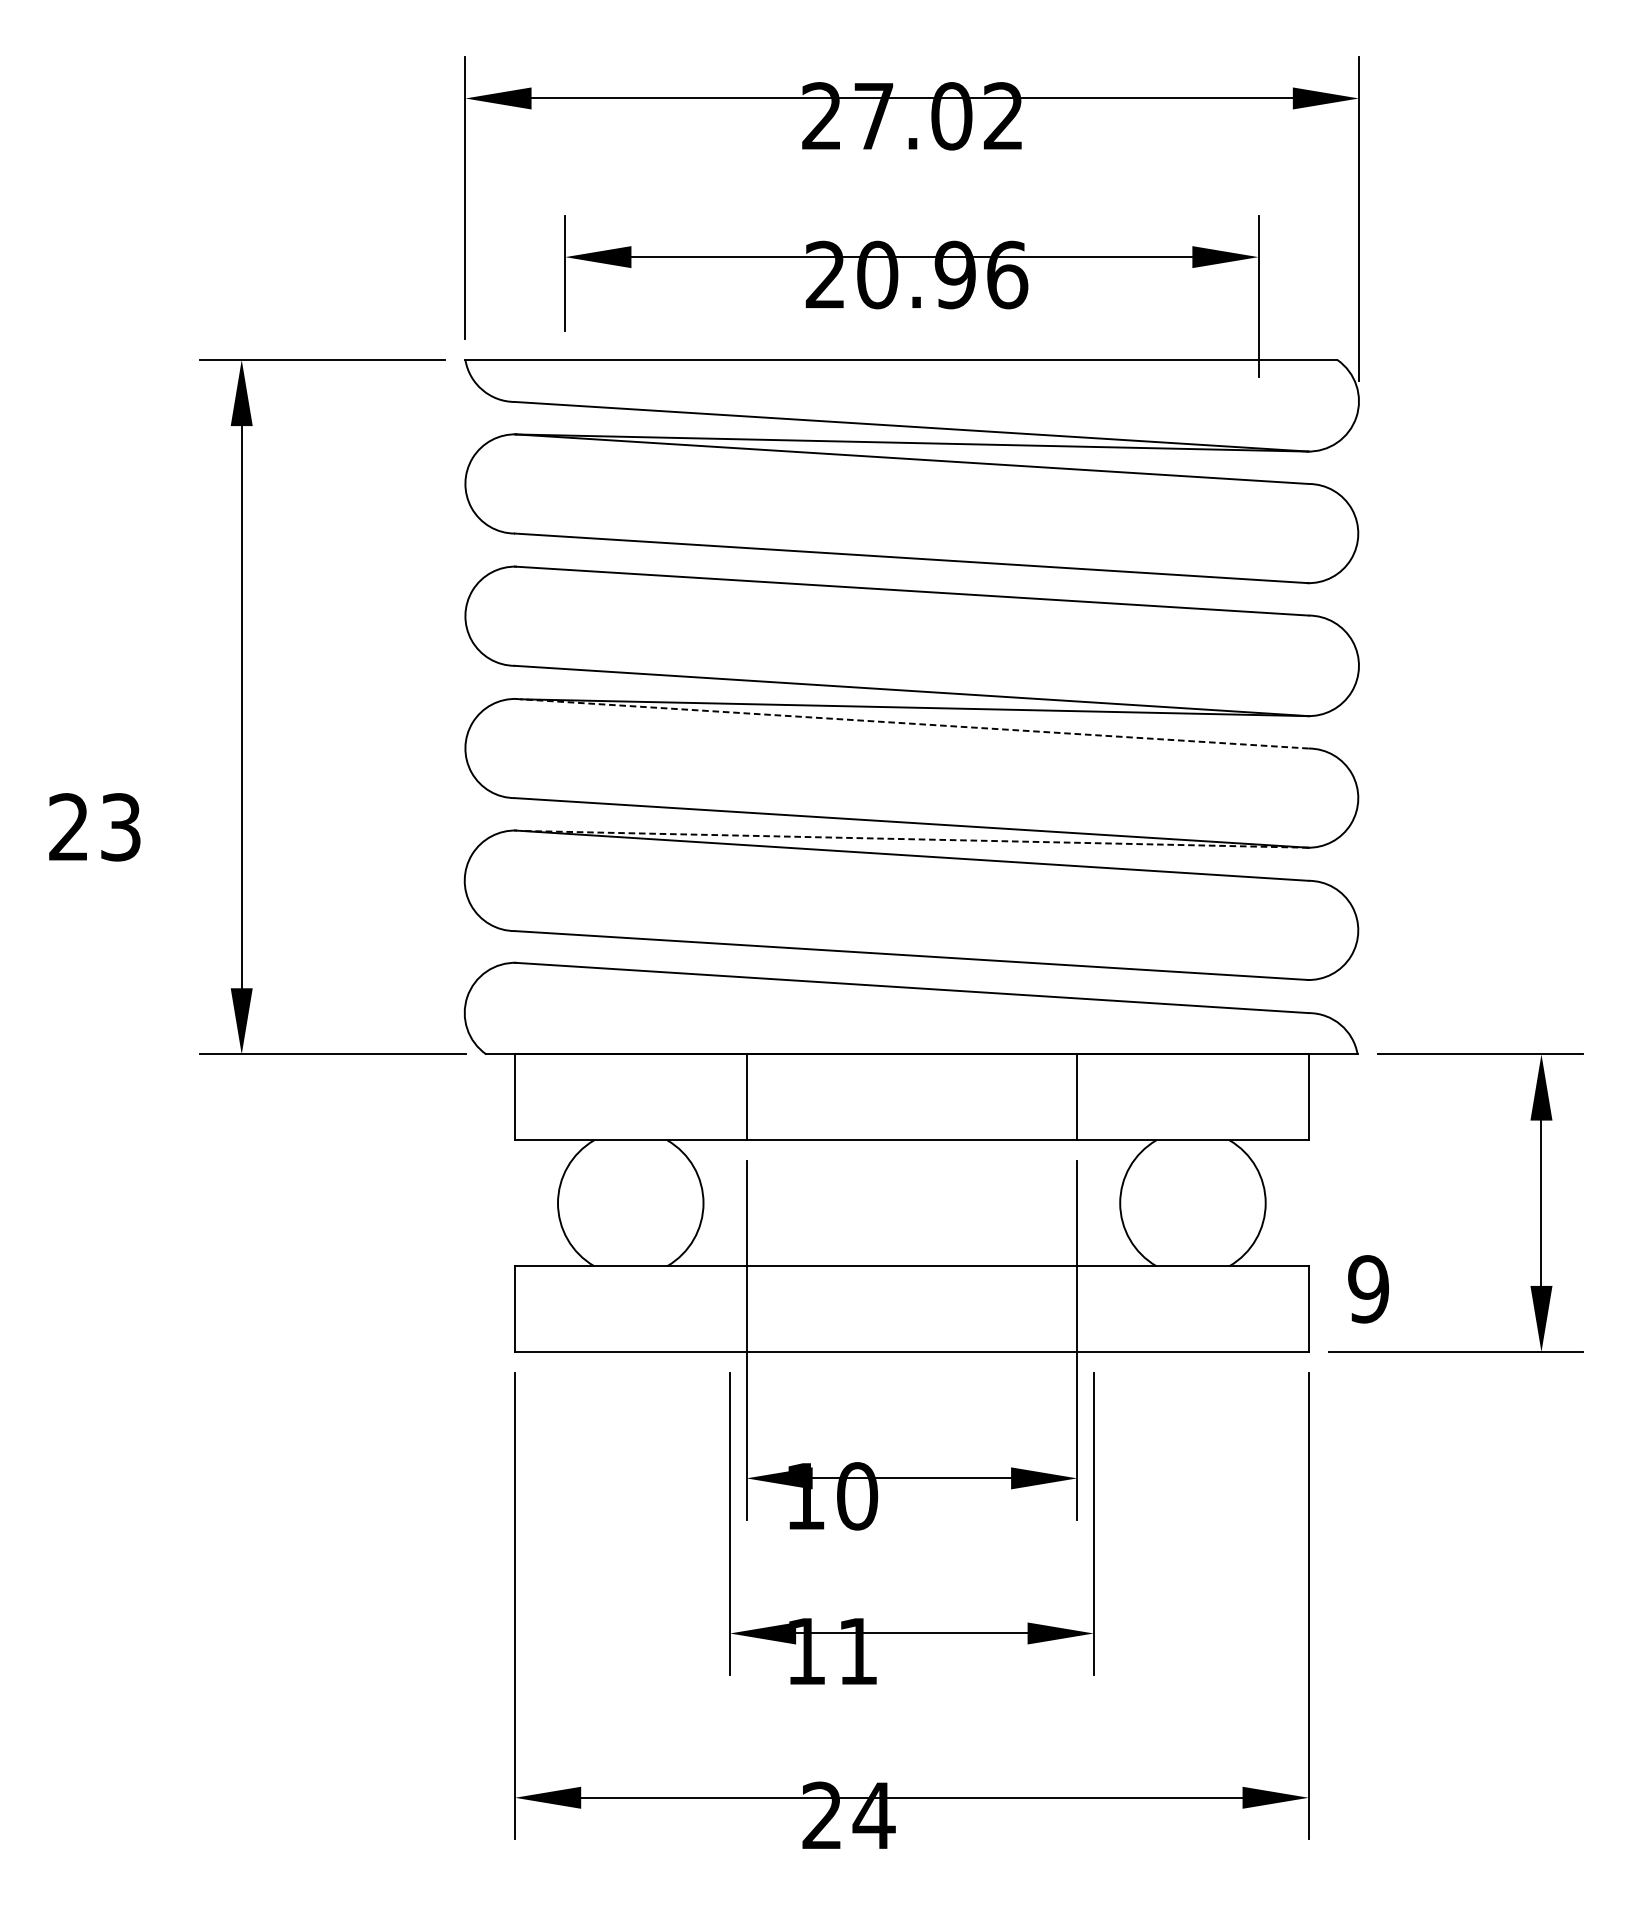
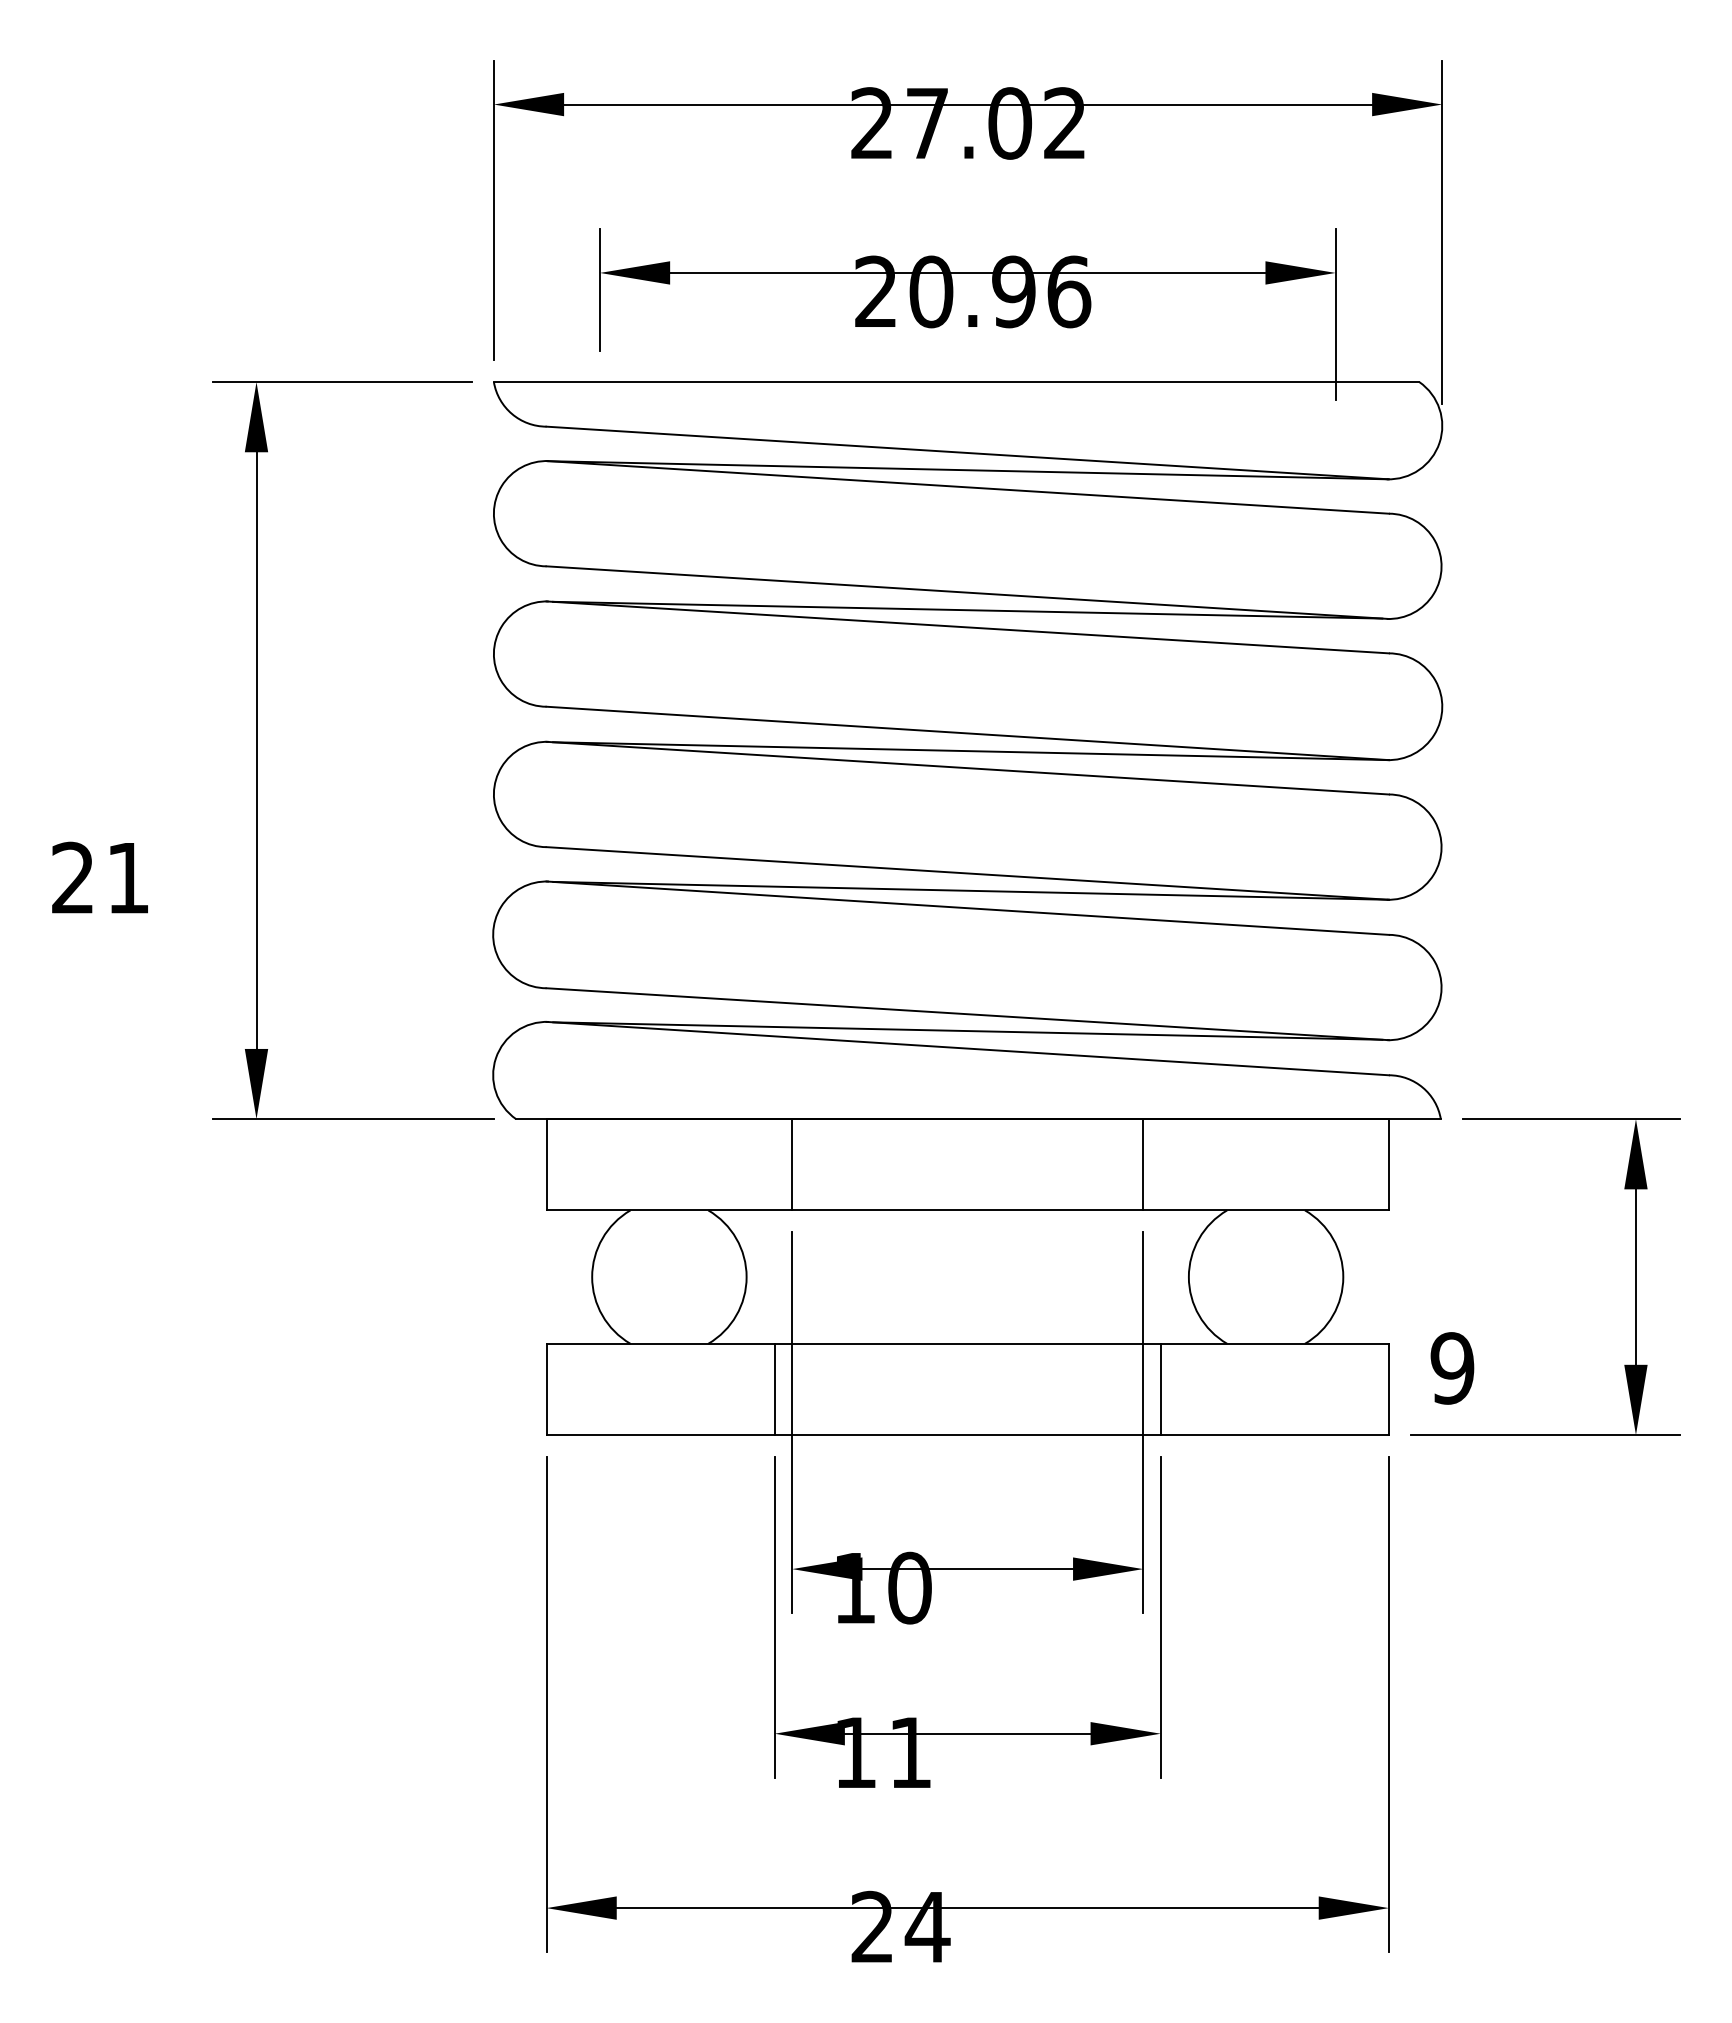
line: (911, 574) -> (967, 609), added
line: (911, 724) -> (967, 768), dashed -> solid
text: (120, 826) -> (127, 877), 23 -> 21
line: (915, 838) -> (971, 890), dashed -> solid
line: (911, 970) -> (967, 1030), added
line: (729, 1309) -> (774, 1389), added
line: (1093, 1309) -> (1160, 1389), added

